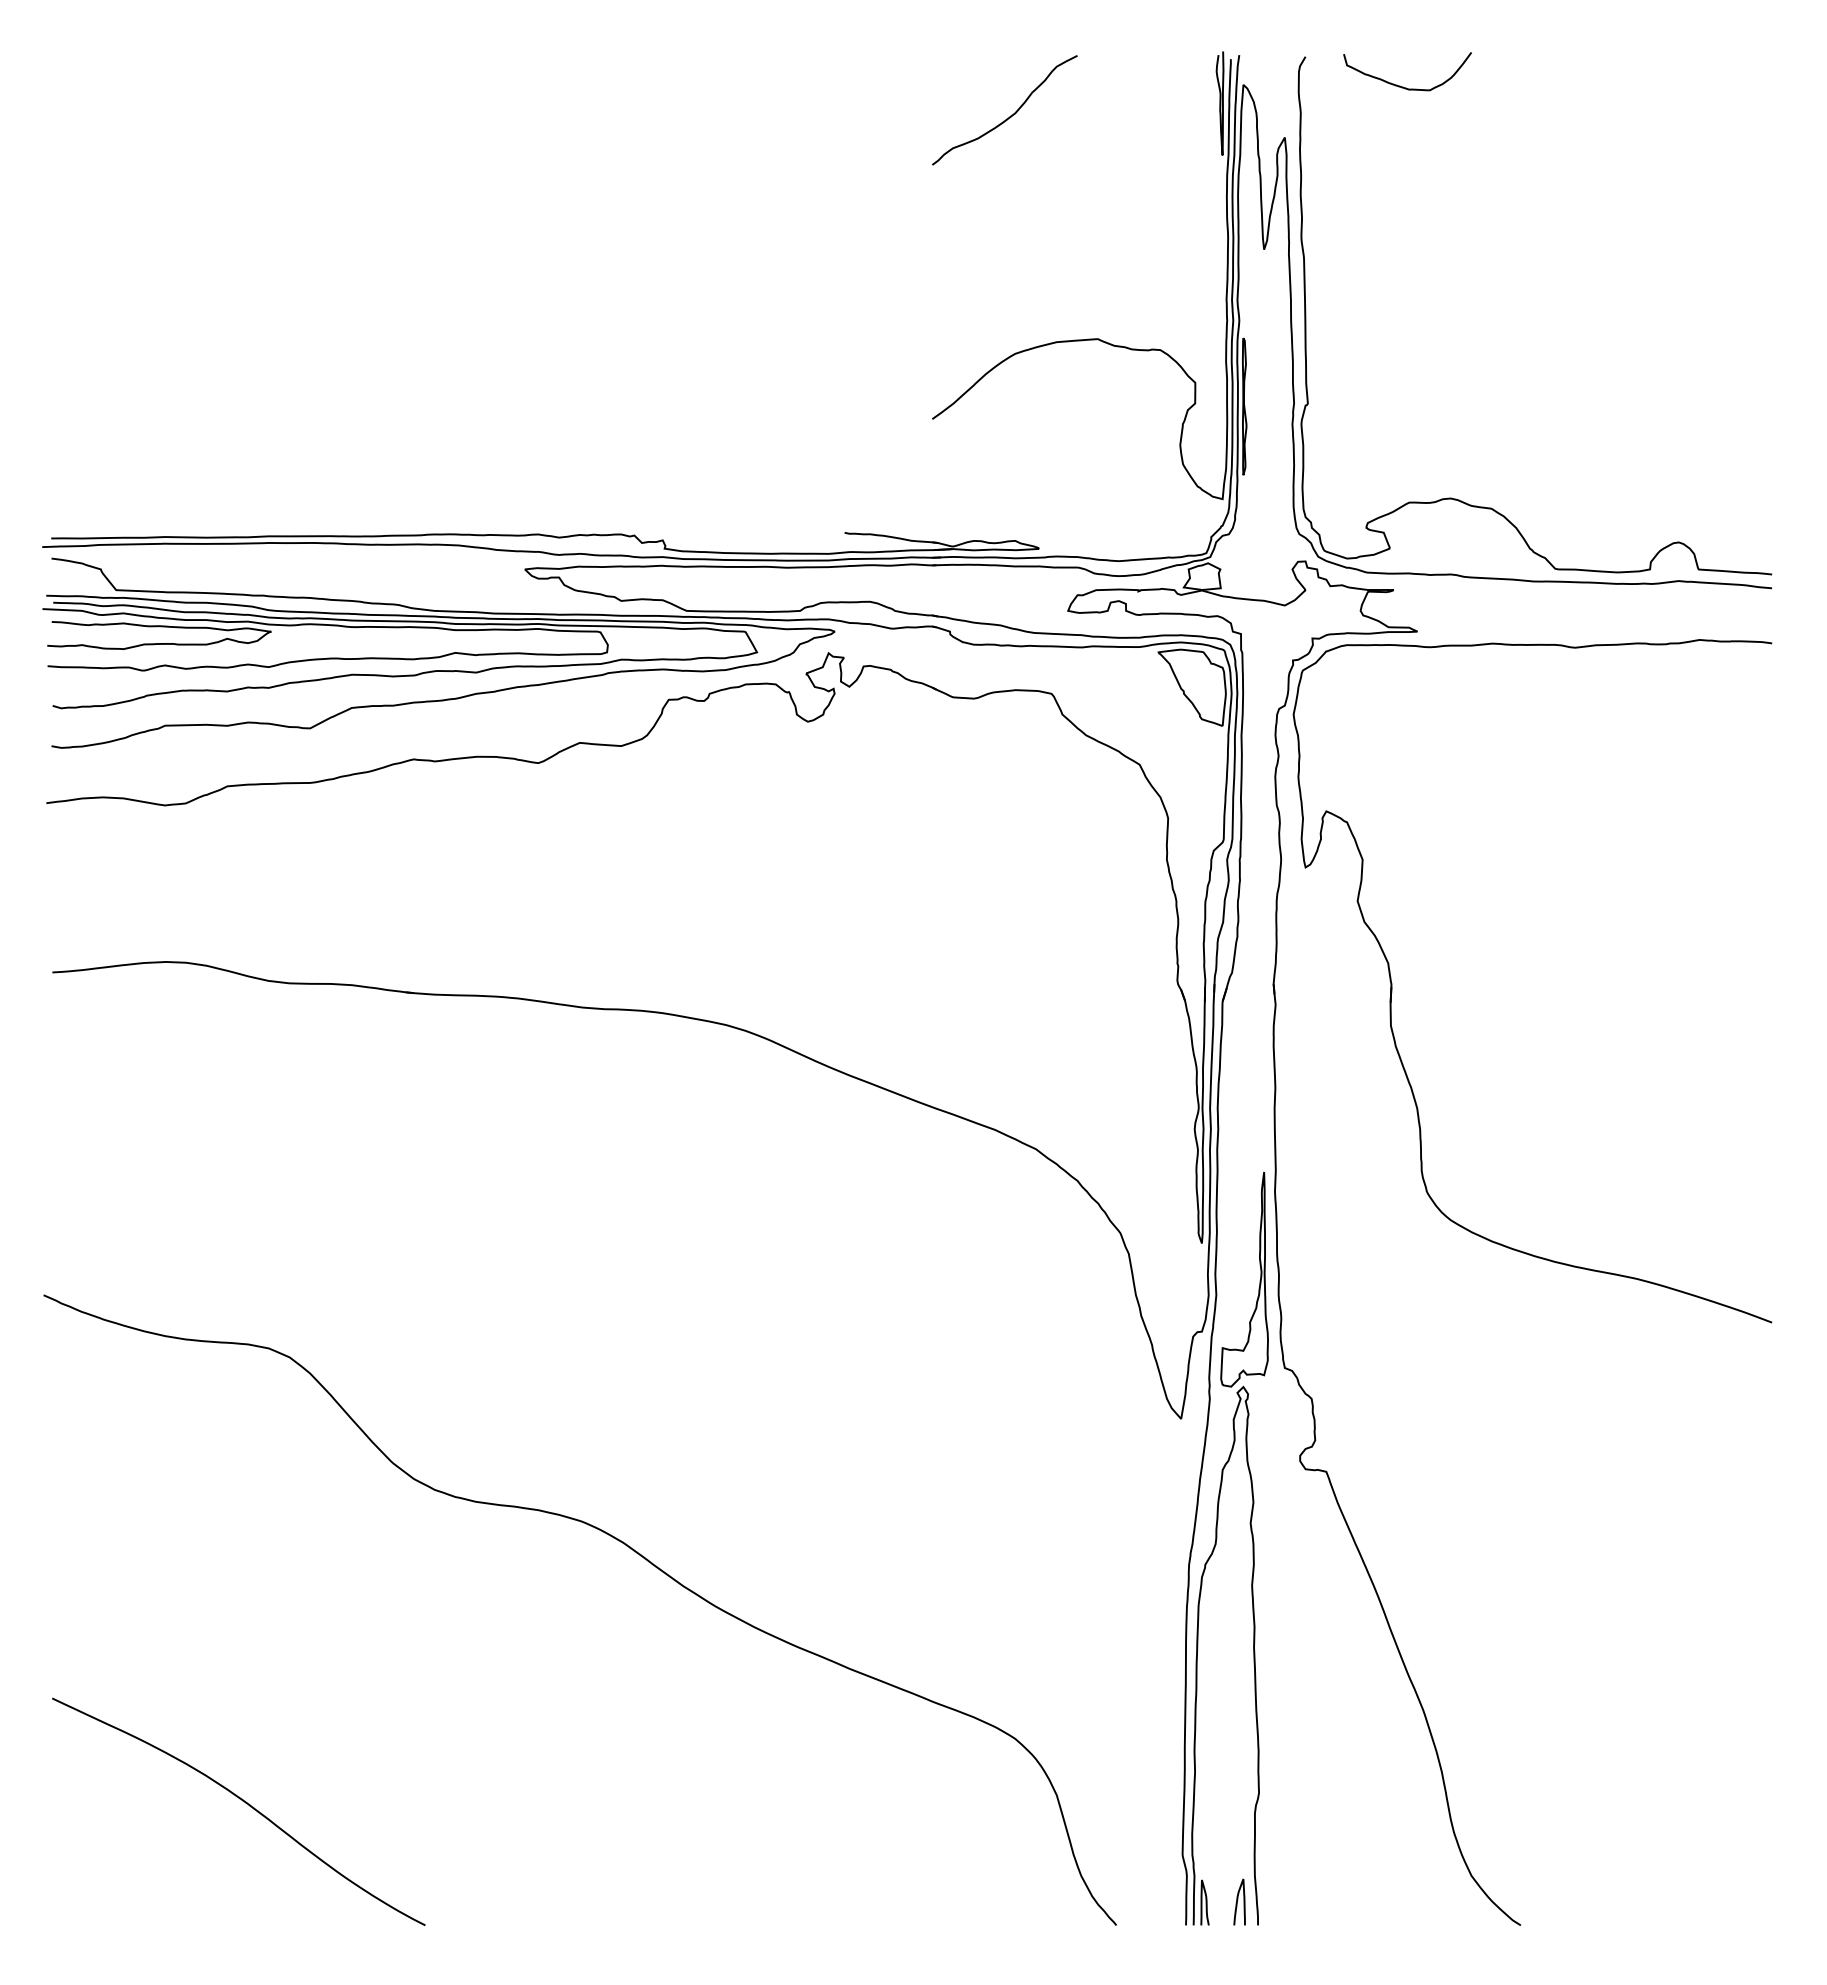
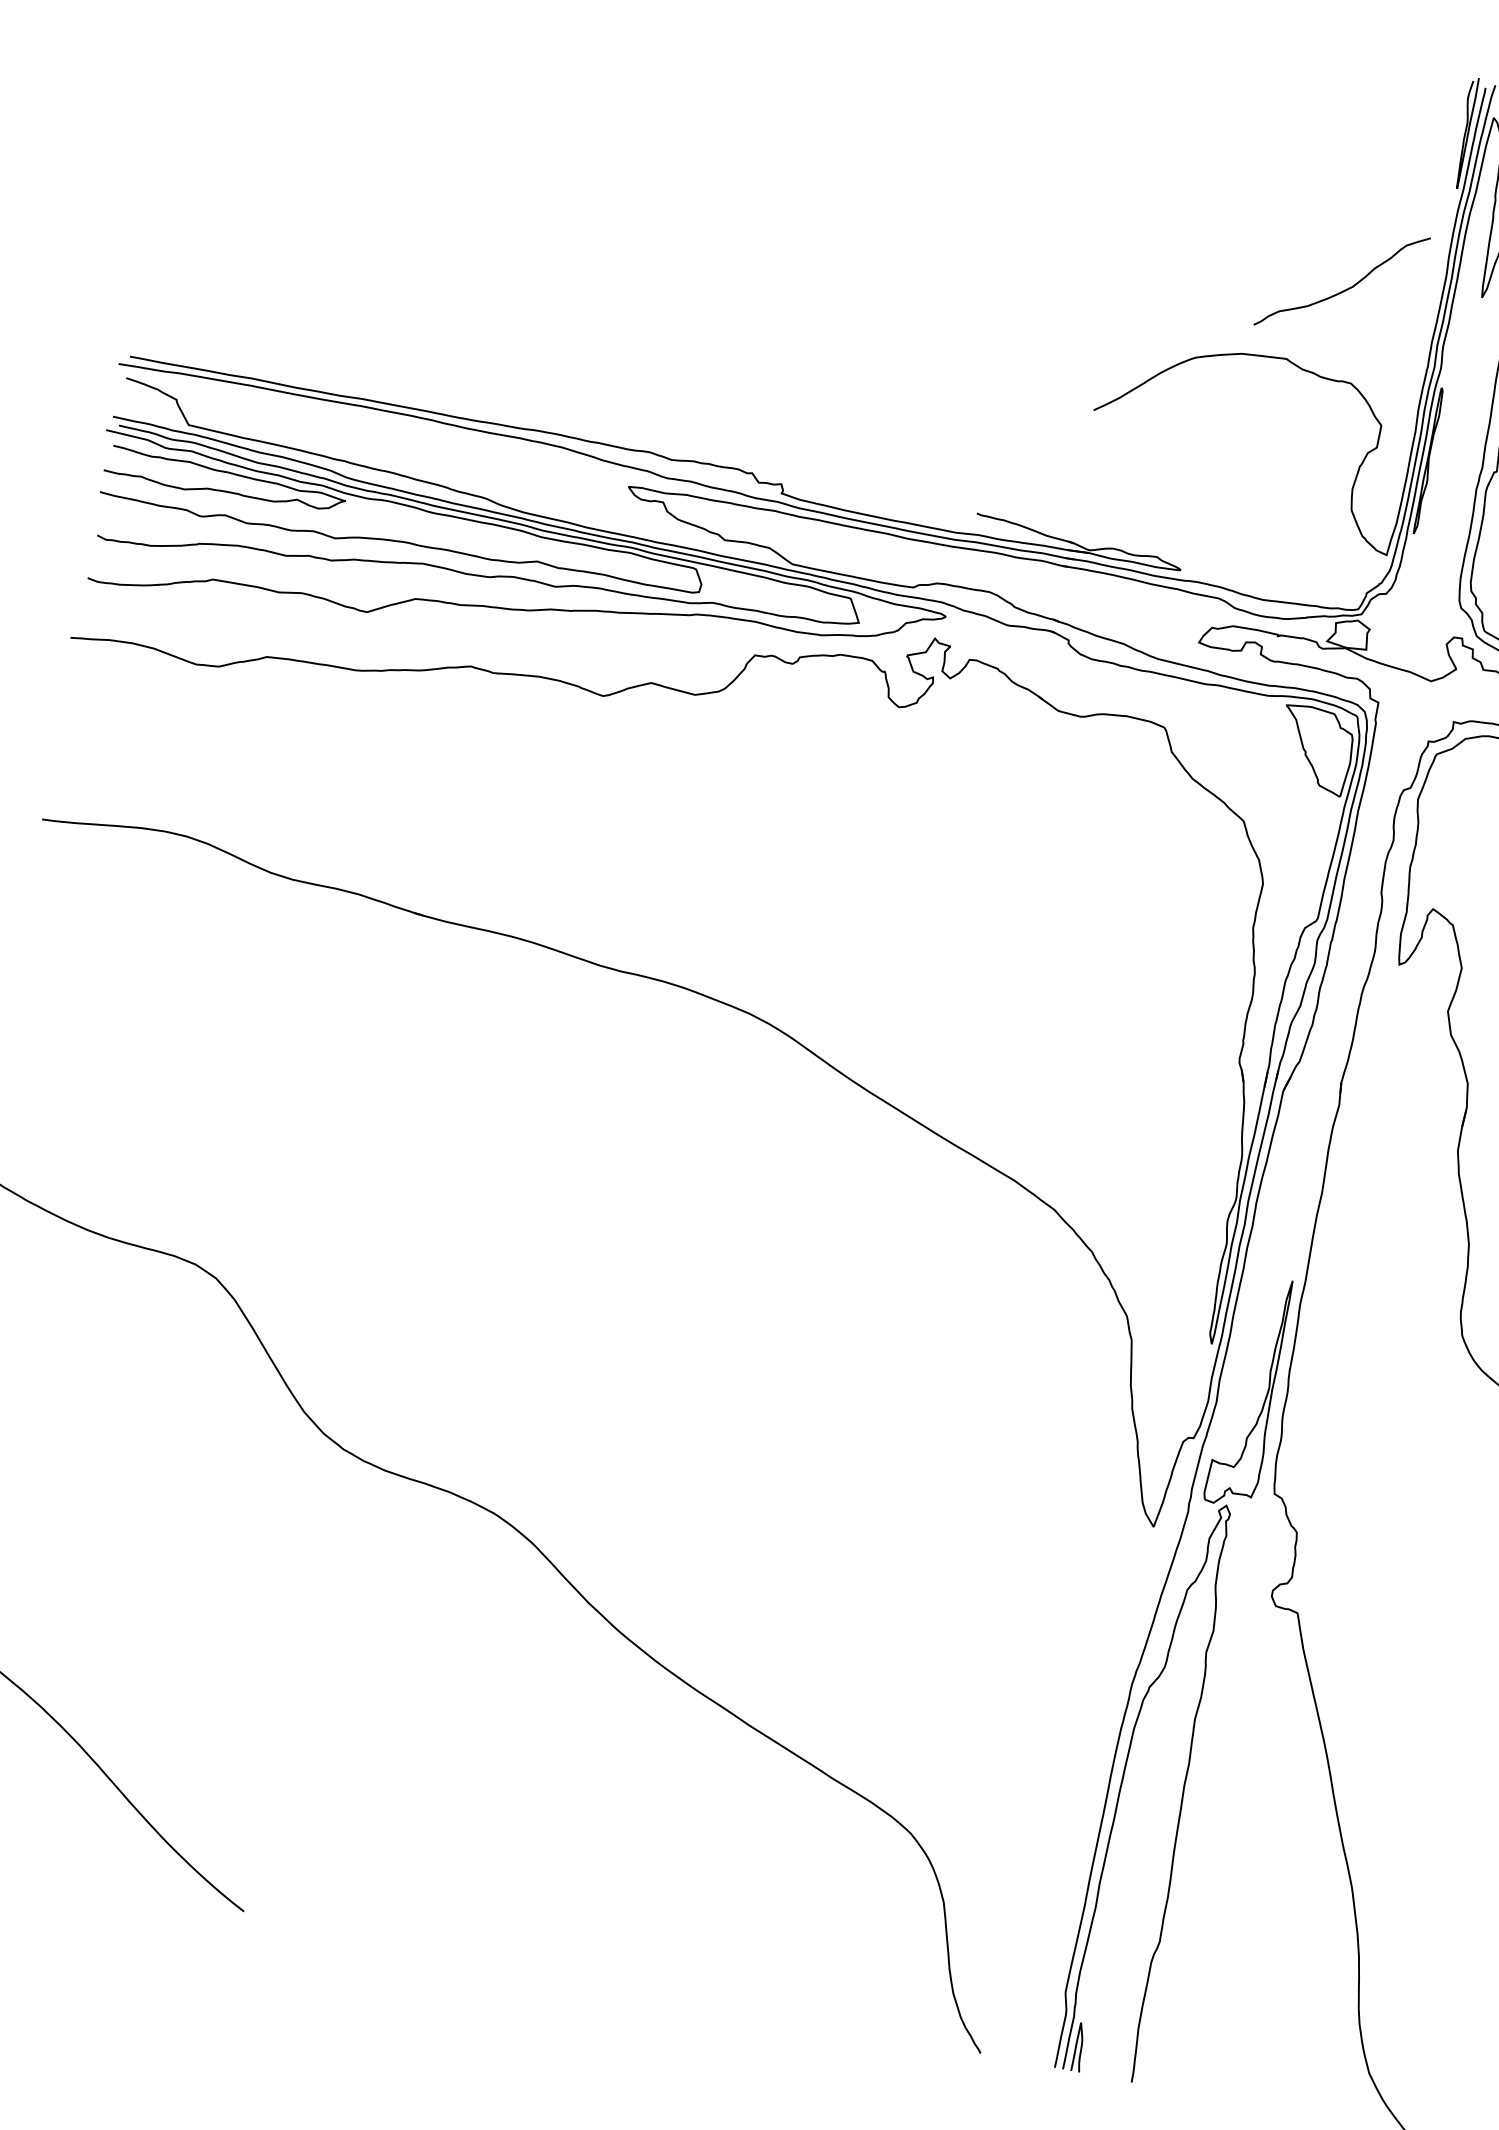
curve: (1010, 115) -> (1347, 288), moved
curve: (1237, 1901) -> (1114, 2052), removed

